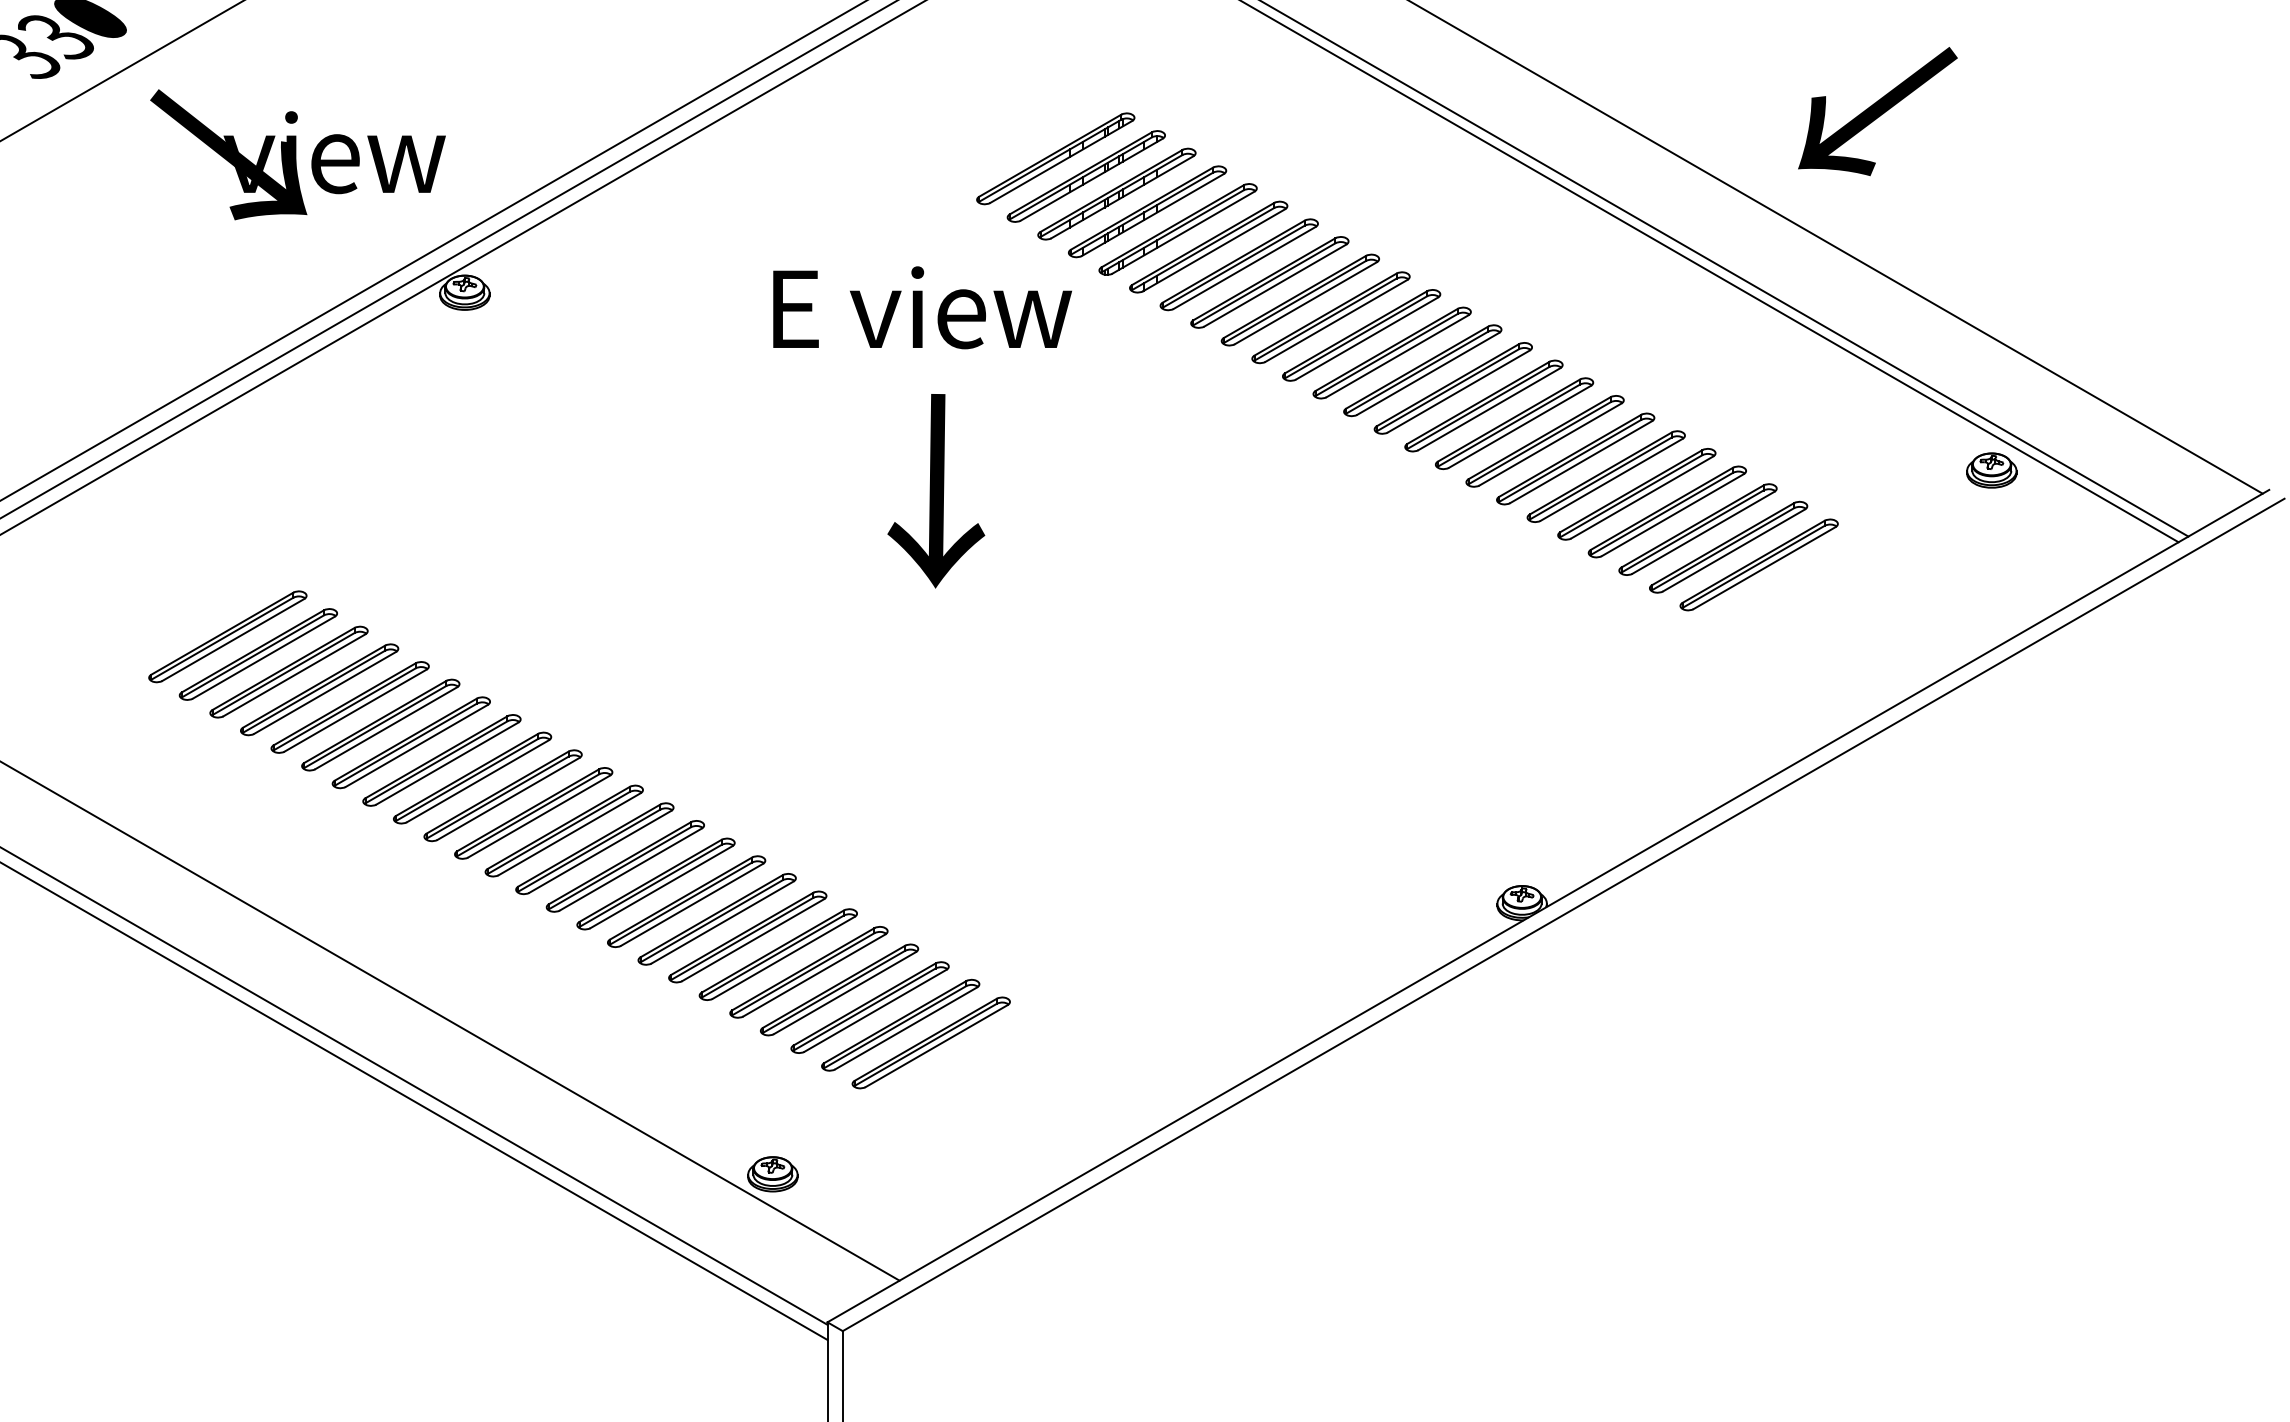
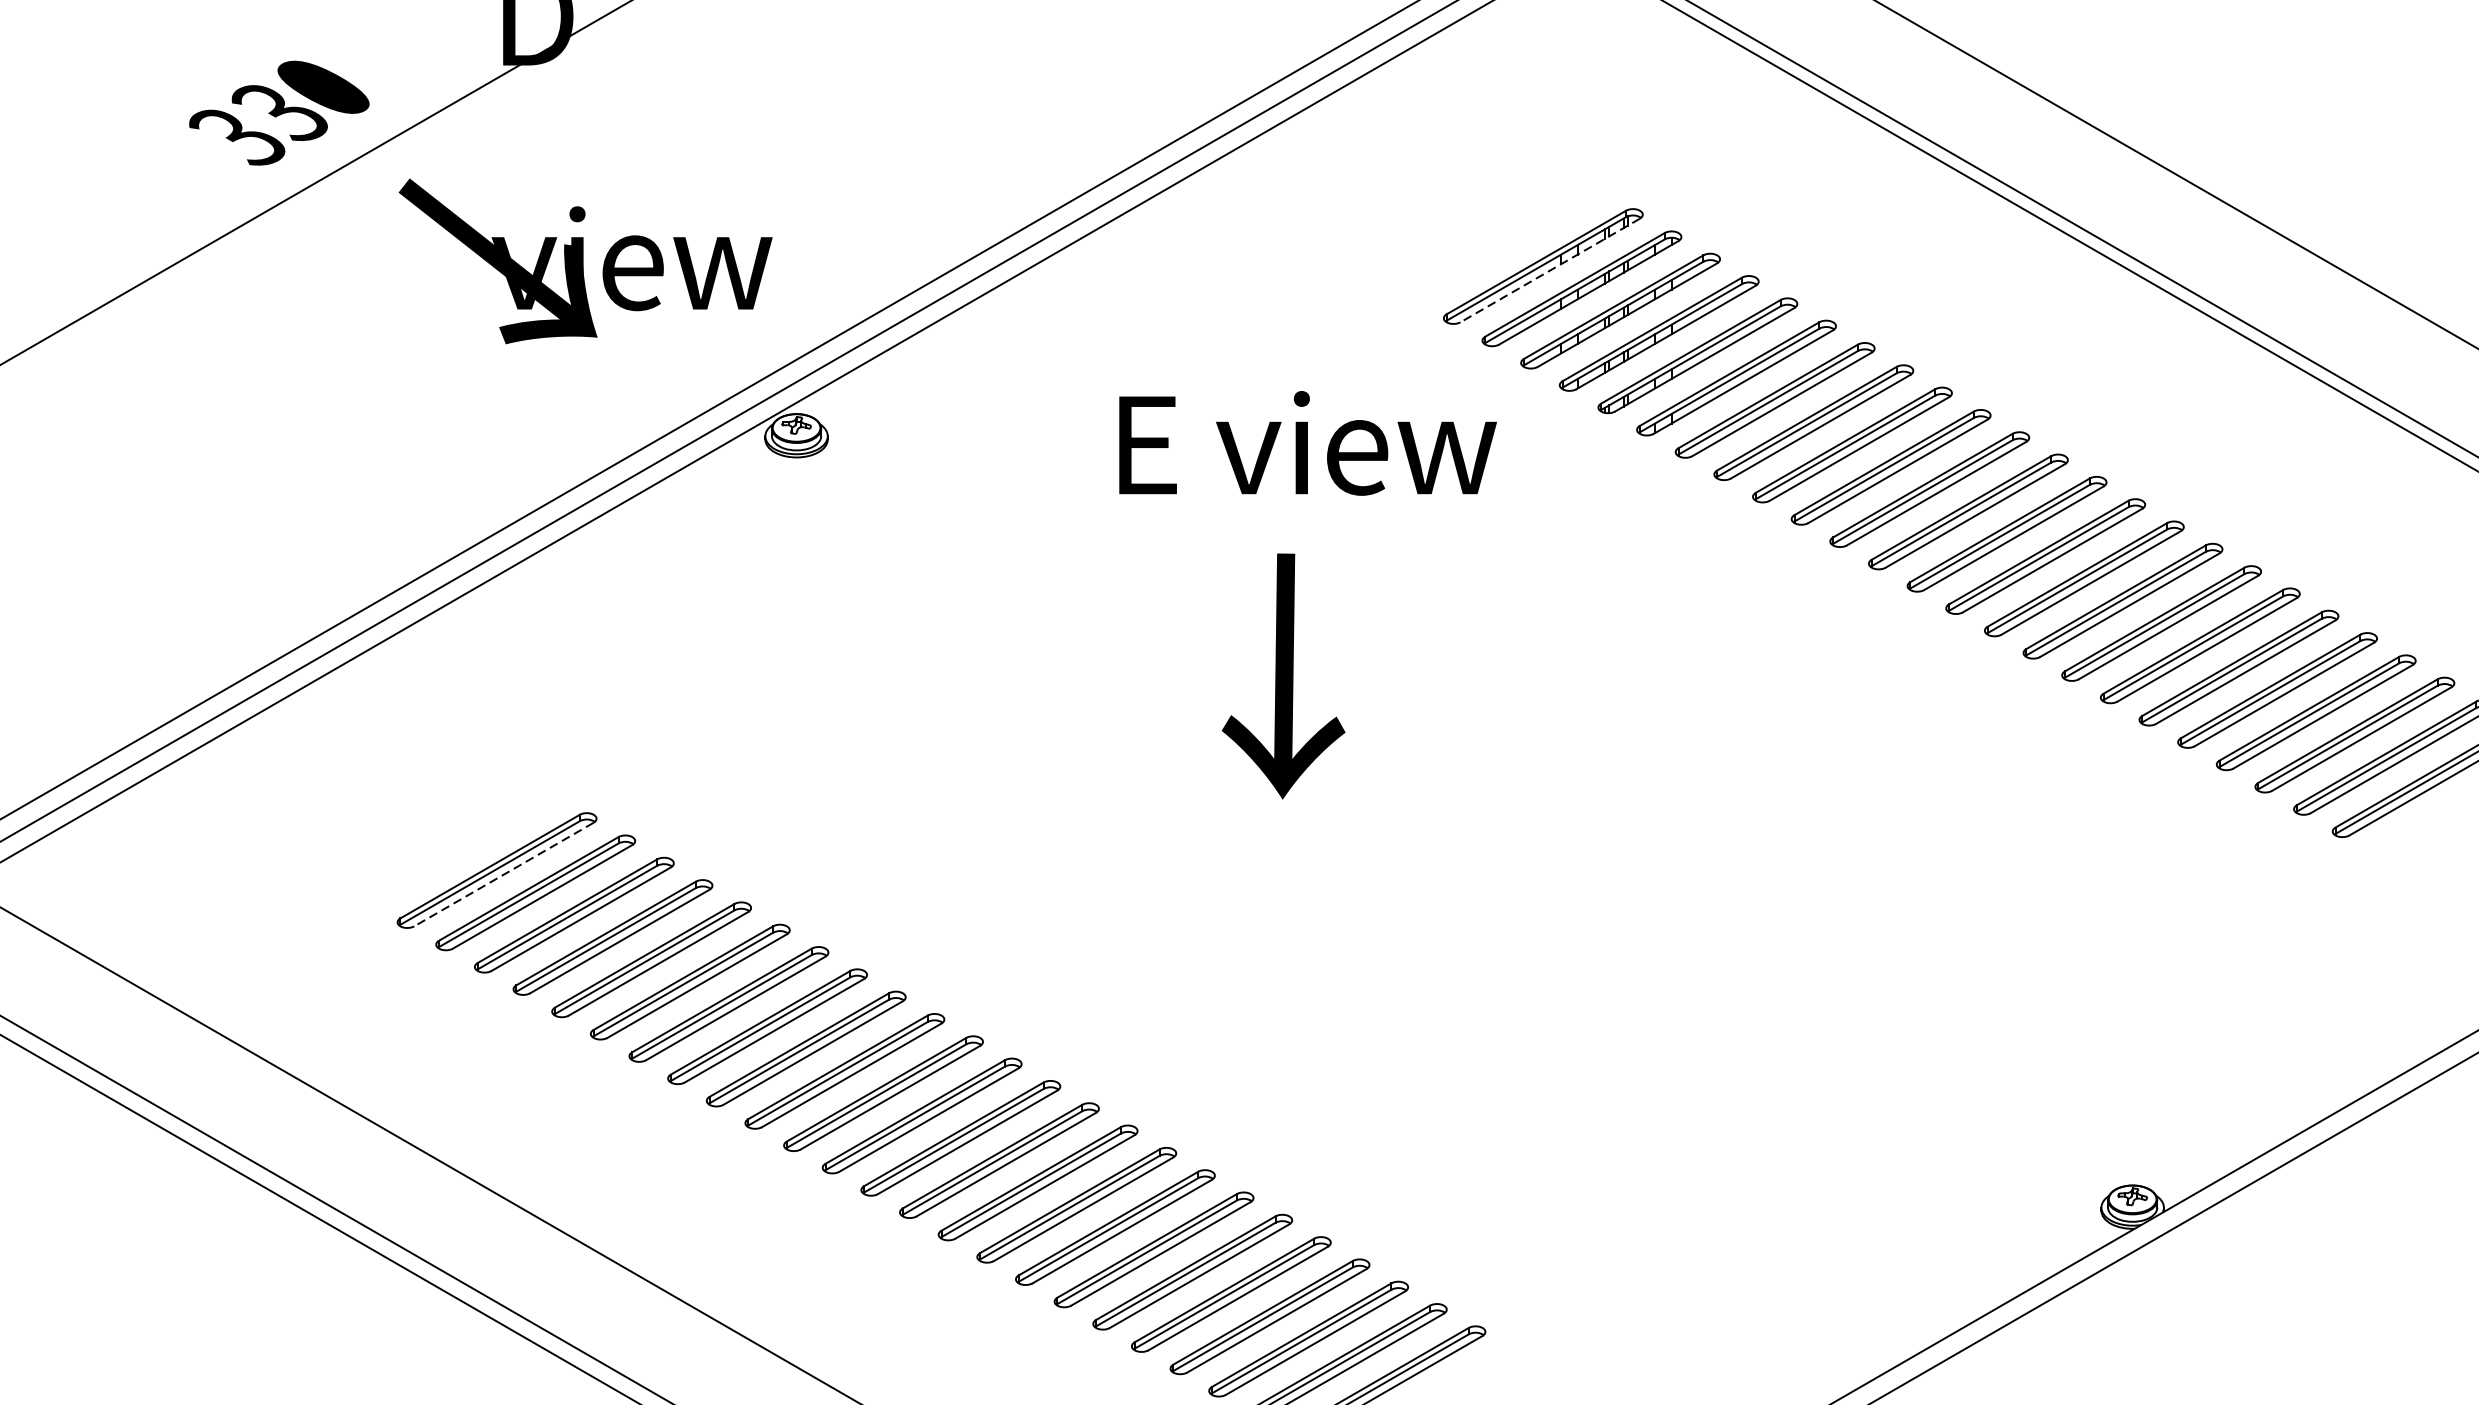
line: (1061, 162) -> (1550, 271), solid -> dashed
text: (922, 307) -> (1307, 443), moved
text: (936, 491) -> (1283, 676), moved
line: (233, 639) -> (504, 873), solid -> dashed

